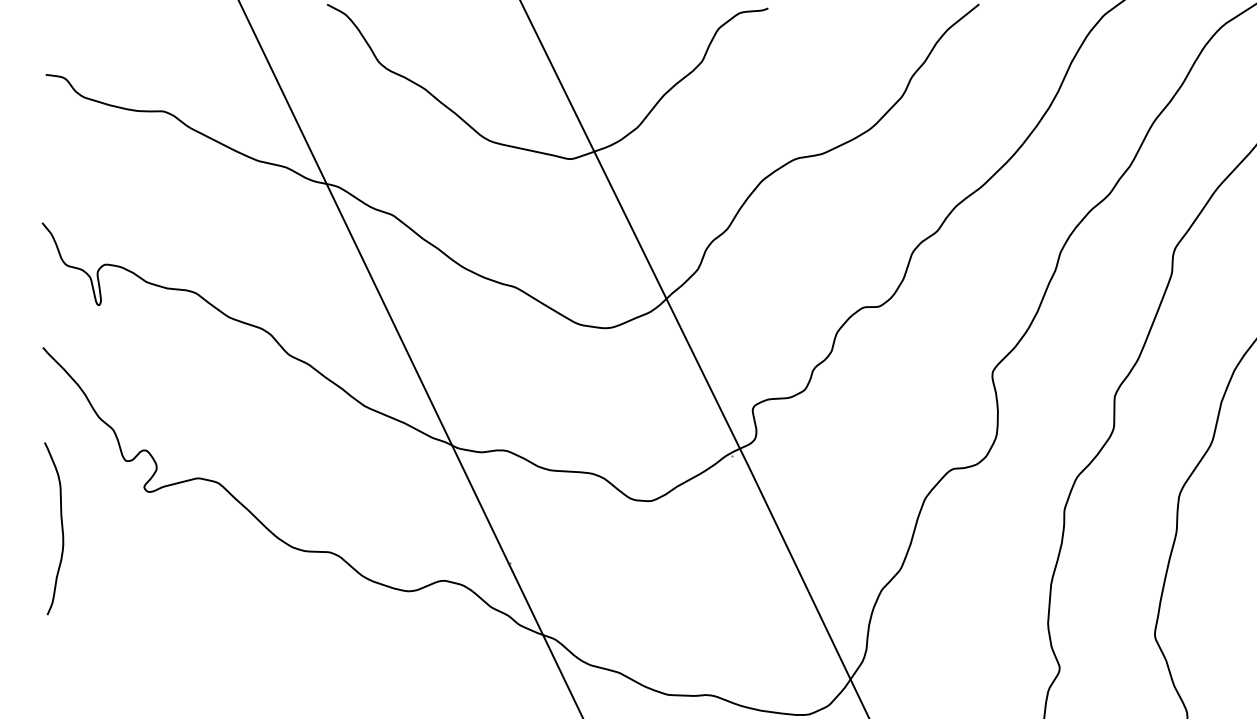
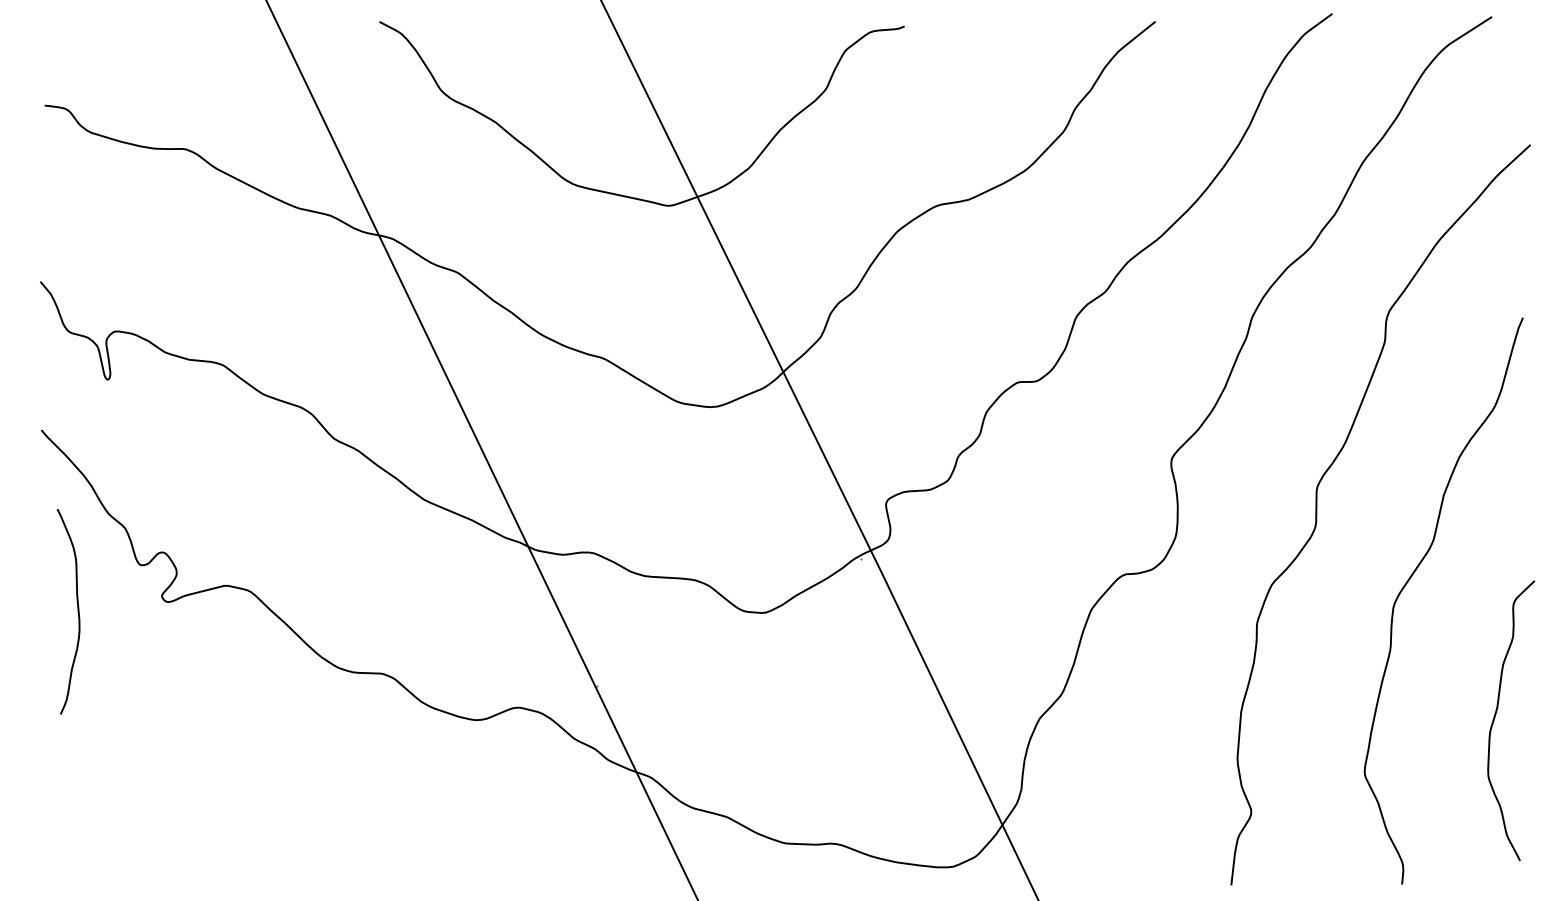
curve: (61, 528) -> (77, 611), moved

